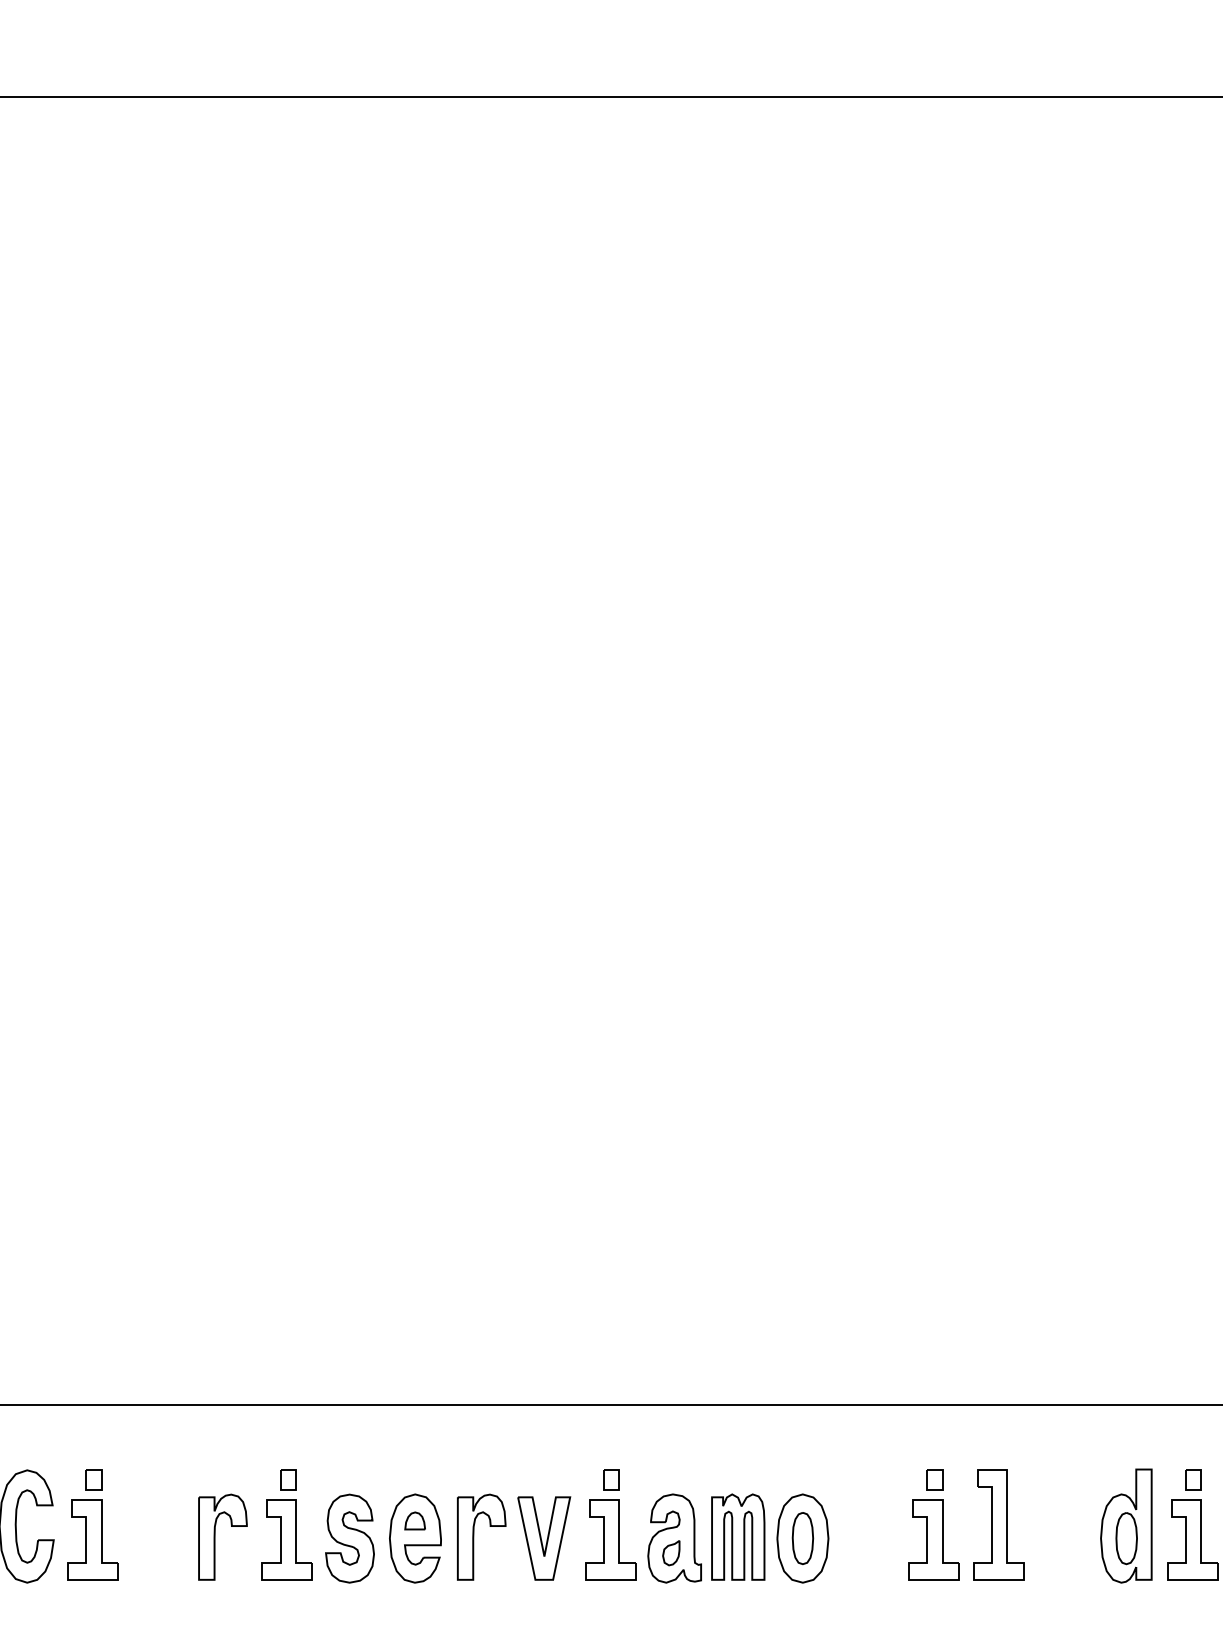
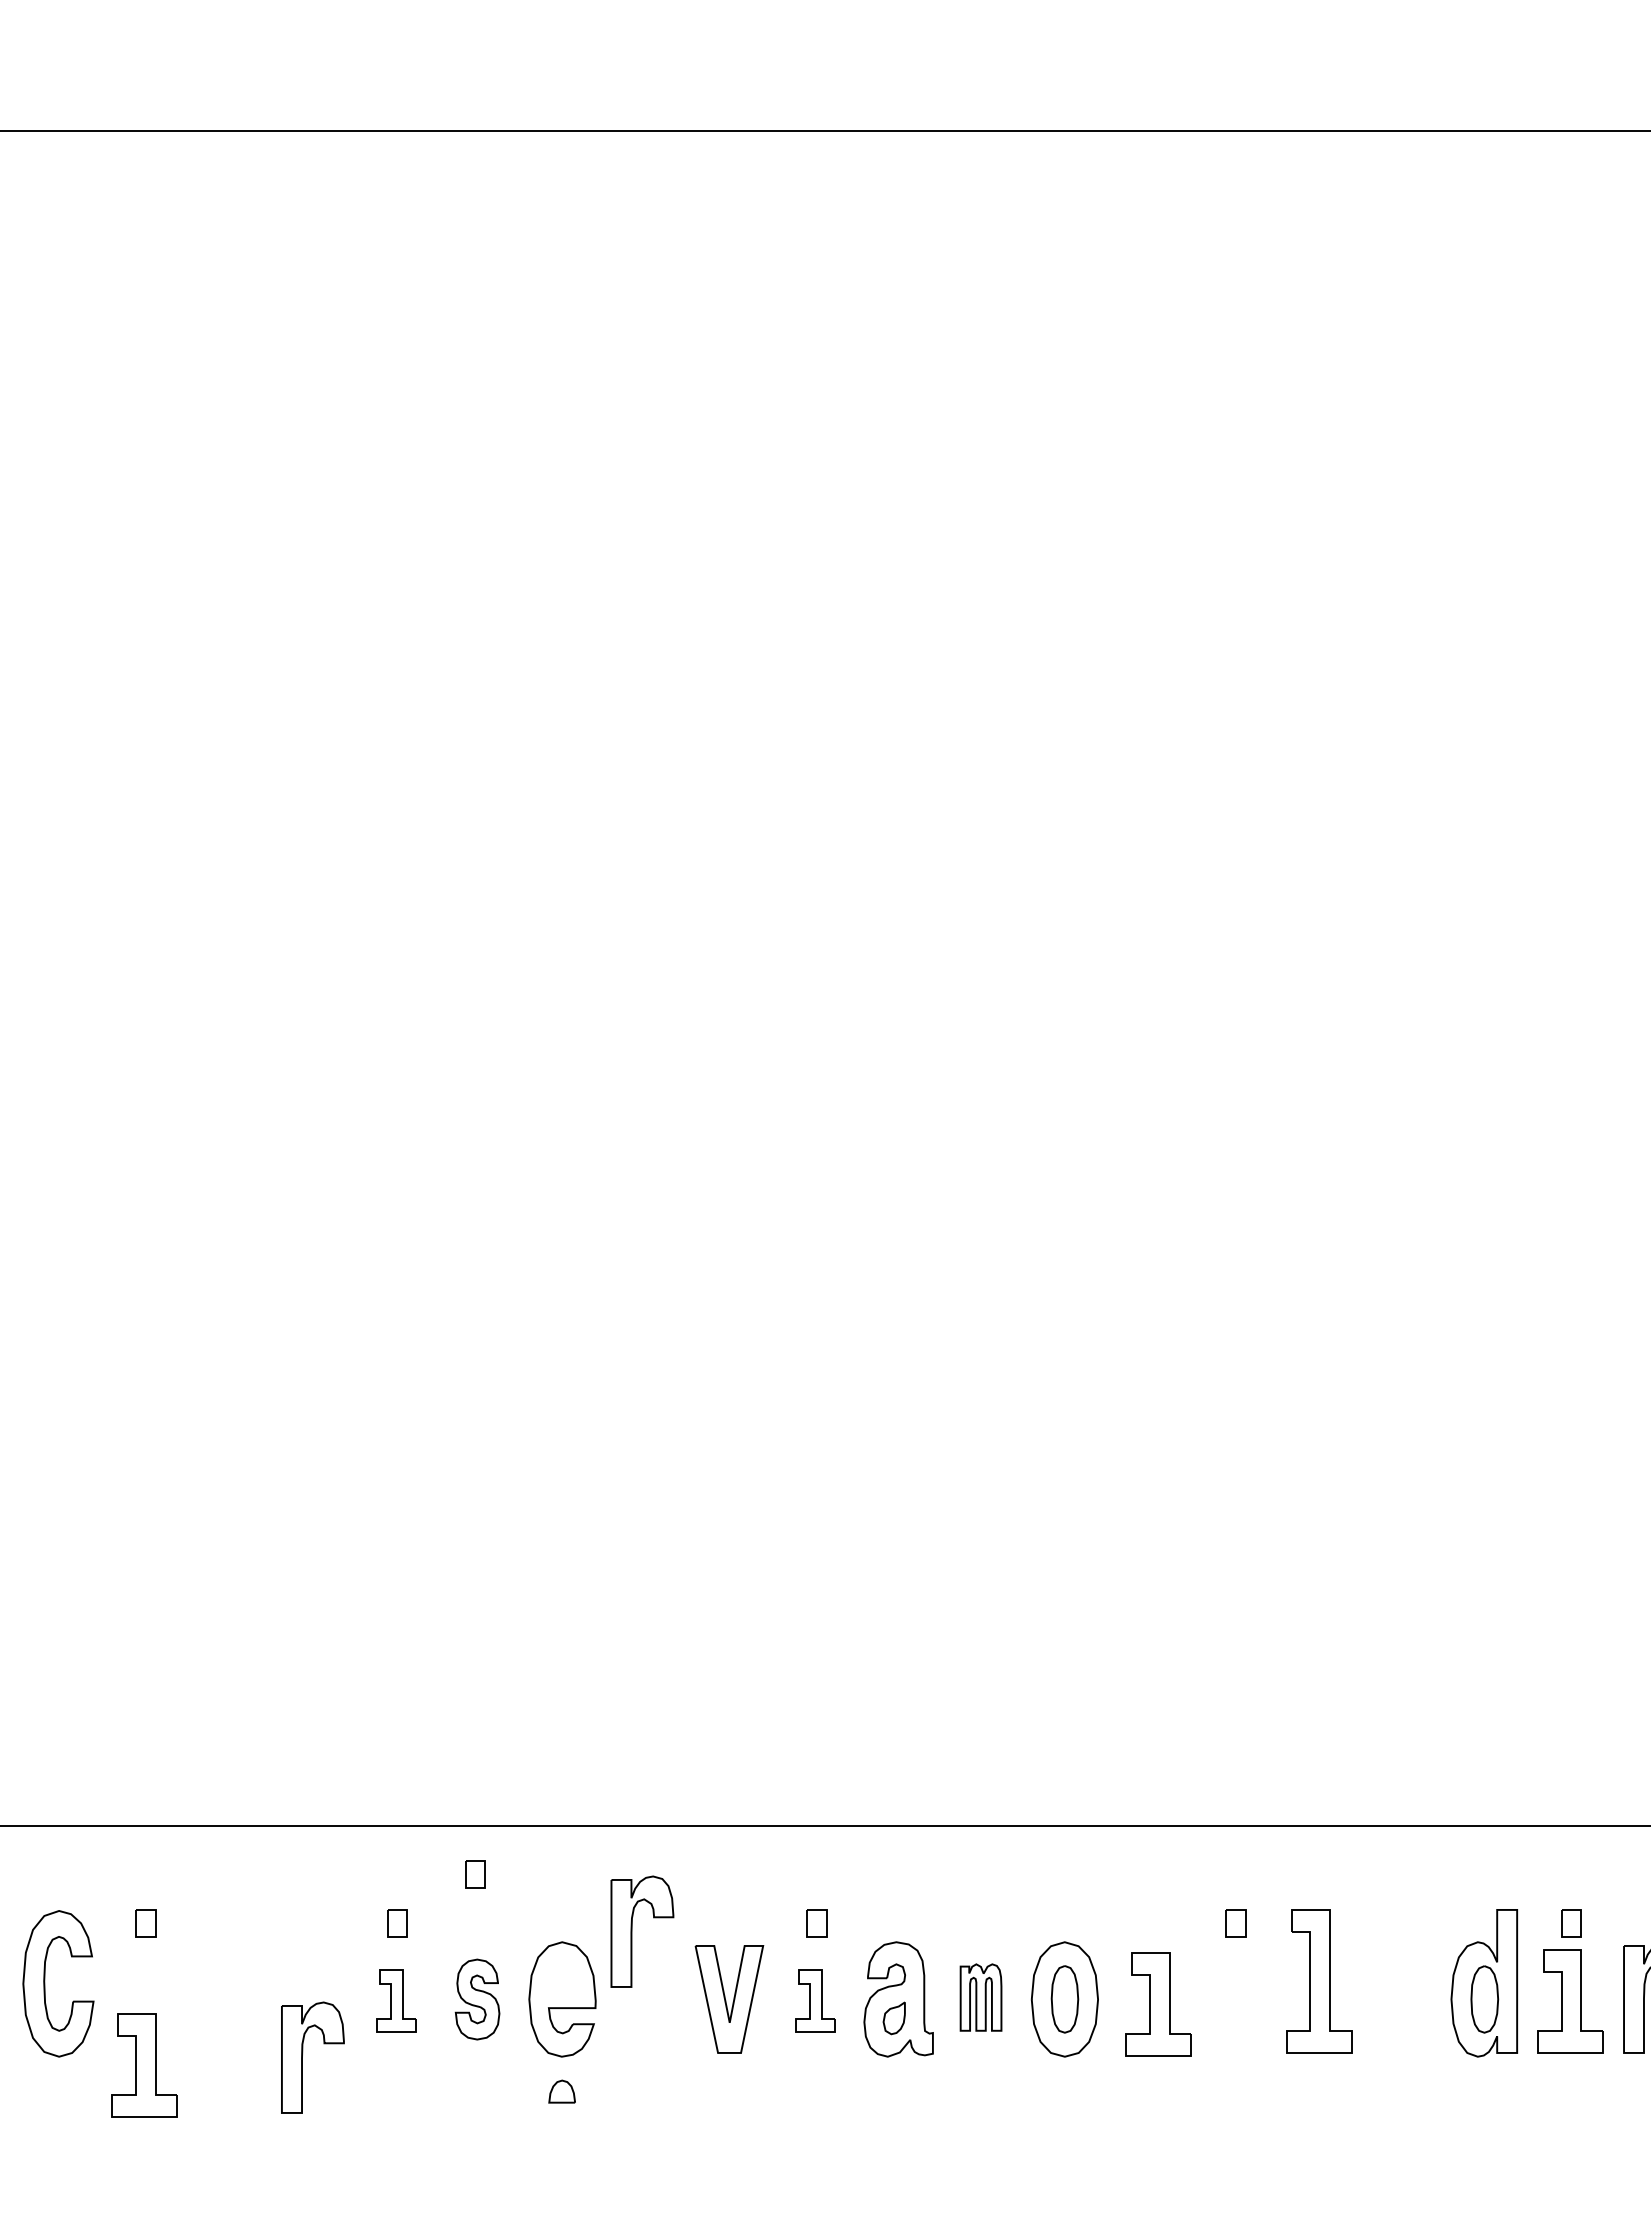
part: (348, 1442) -> (475, 1874), added
part: (414, 1520) -> (561, 2091), moved
part: (214, 1537) -> (302, 2057), moved
part: (474, 1537) -> (632, 1931), moved
part: (737, 1537) -> (980, 1997), size x0.6
part: (349, 1538) -> (477, 1999), size x0.7
part: (93, 1540) -> (144, 2065), moved
part: (287, 1540) -> (396, 2001), size x0.6
part: (610, 1540) -> (815, 2001), size x0.6
part: (933, 1540) -> (1158, 2004), moved

